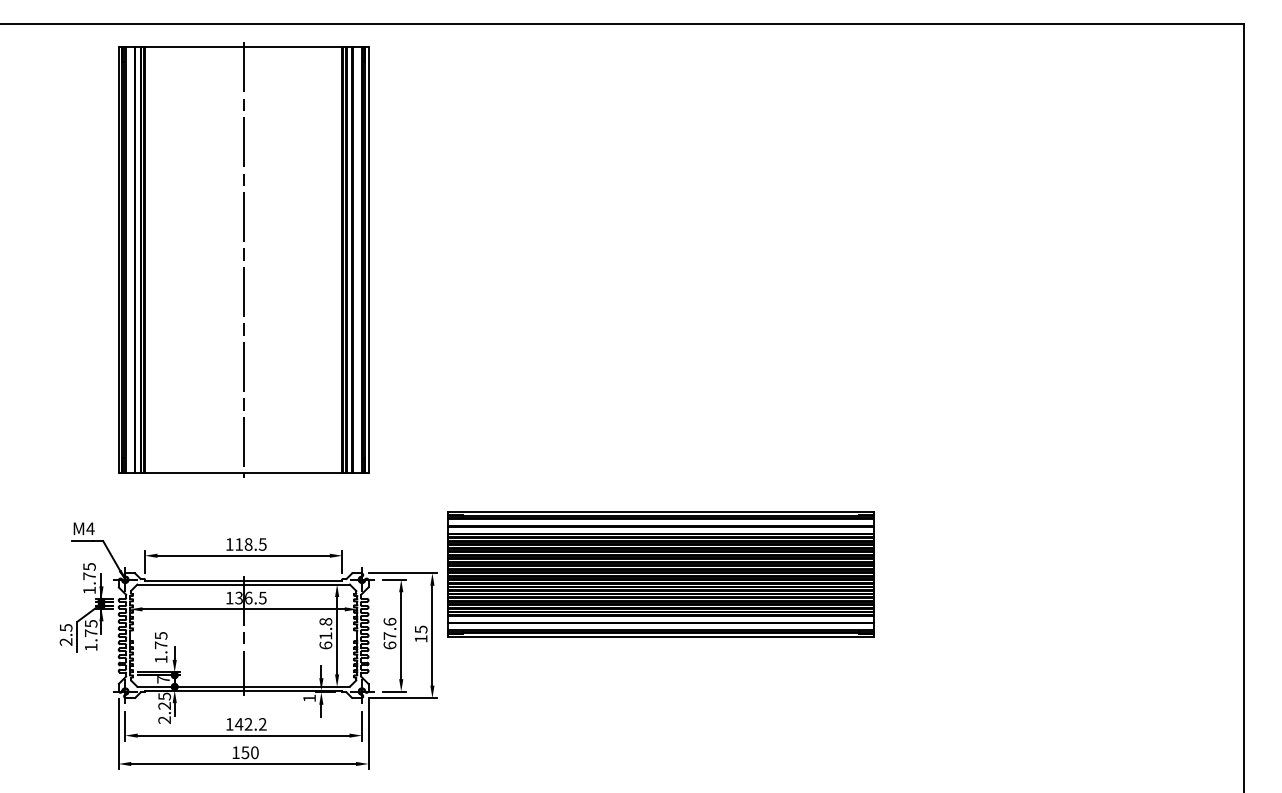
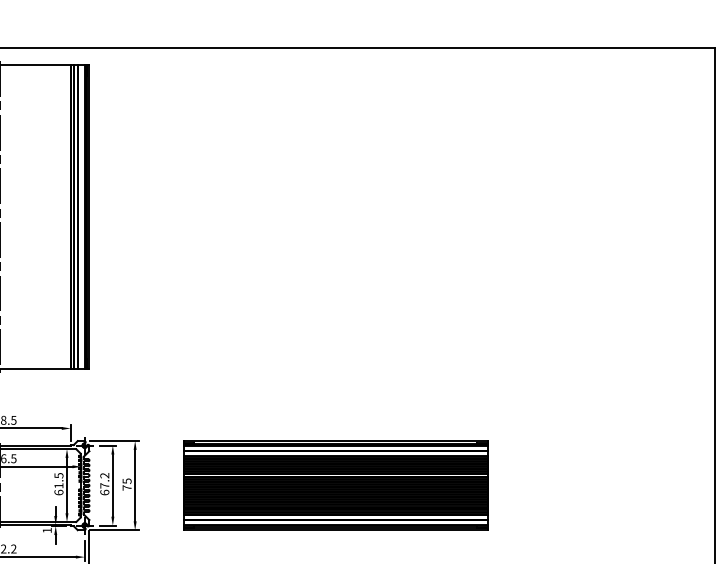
part: (660, 574) -> (335, 485), moved
text: (325, 621) -> (58, 475), 61.8 -> 61.5
text: (389, 621) -> (104, 475), 67.6 -> 67.2
text: (421, 638) -> (127, 487), 15 -> 75

